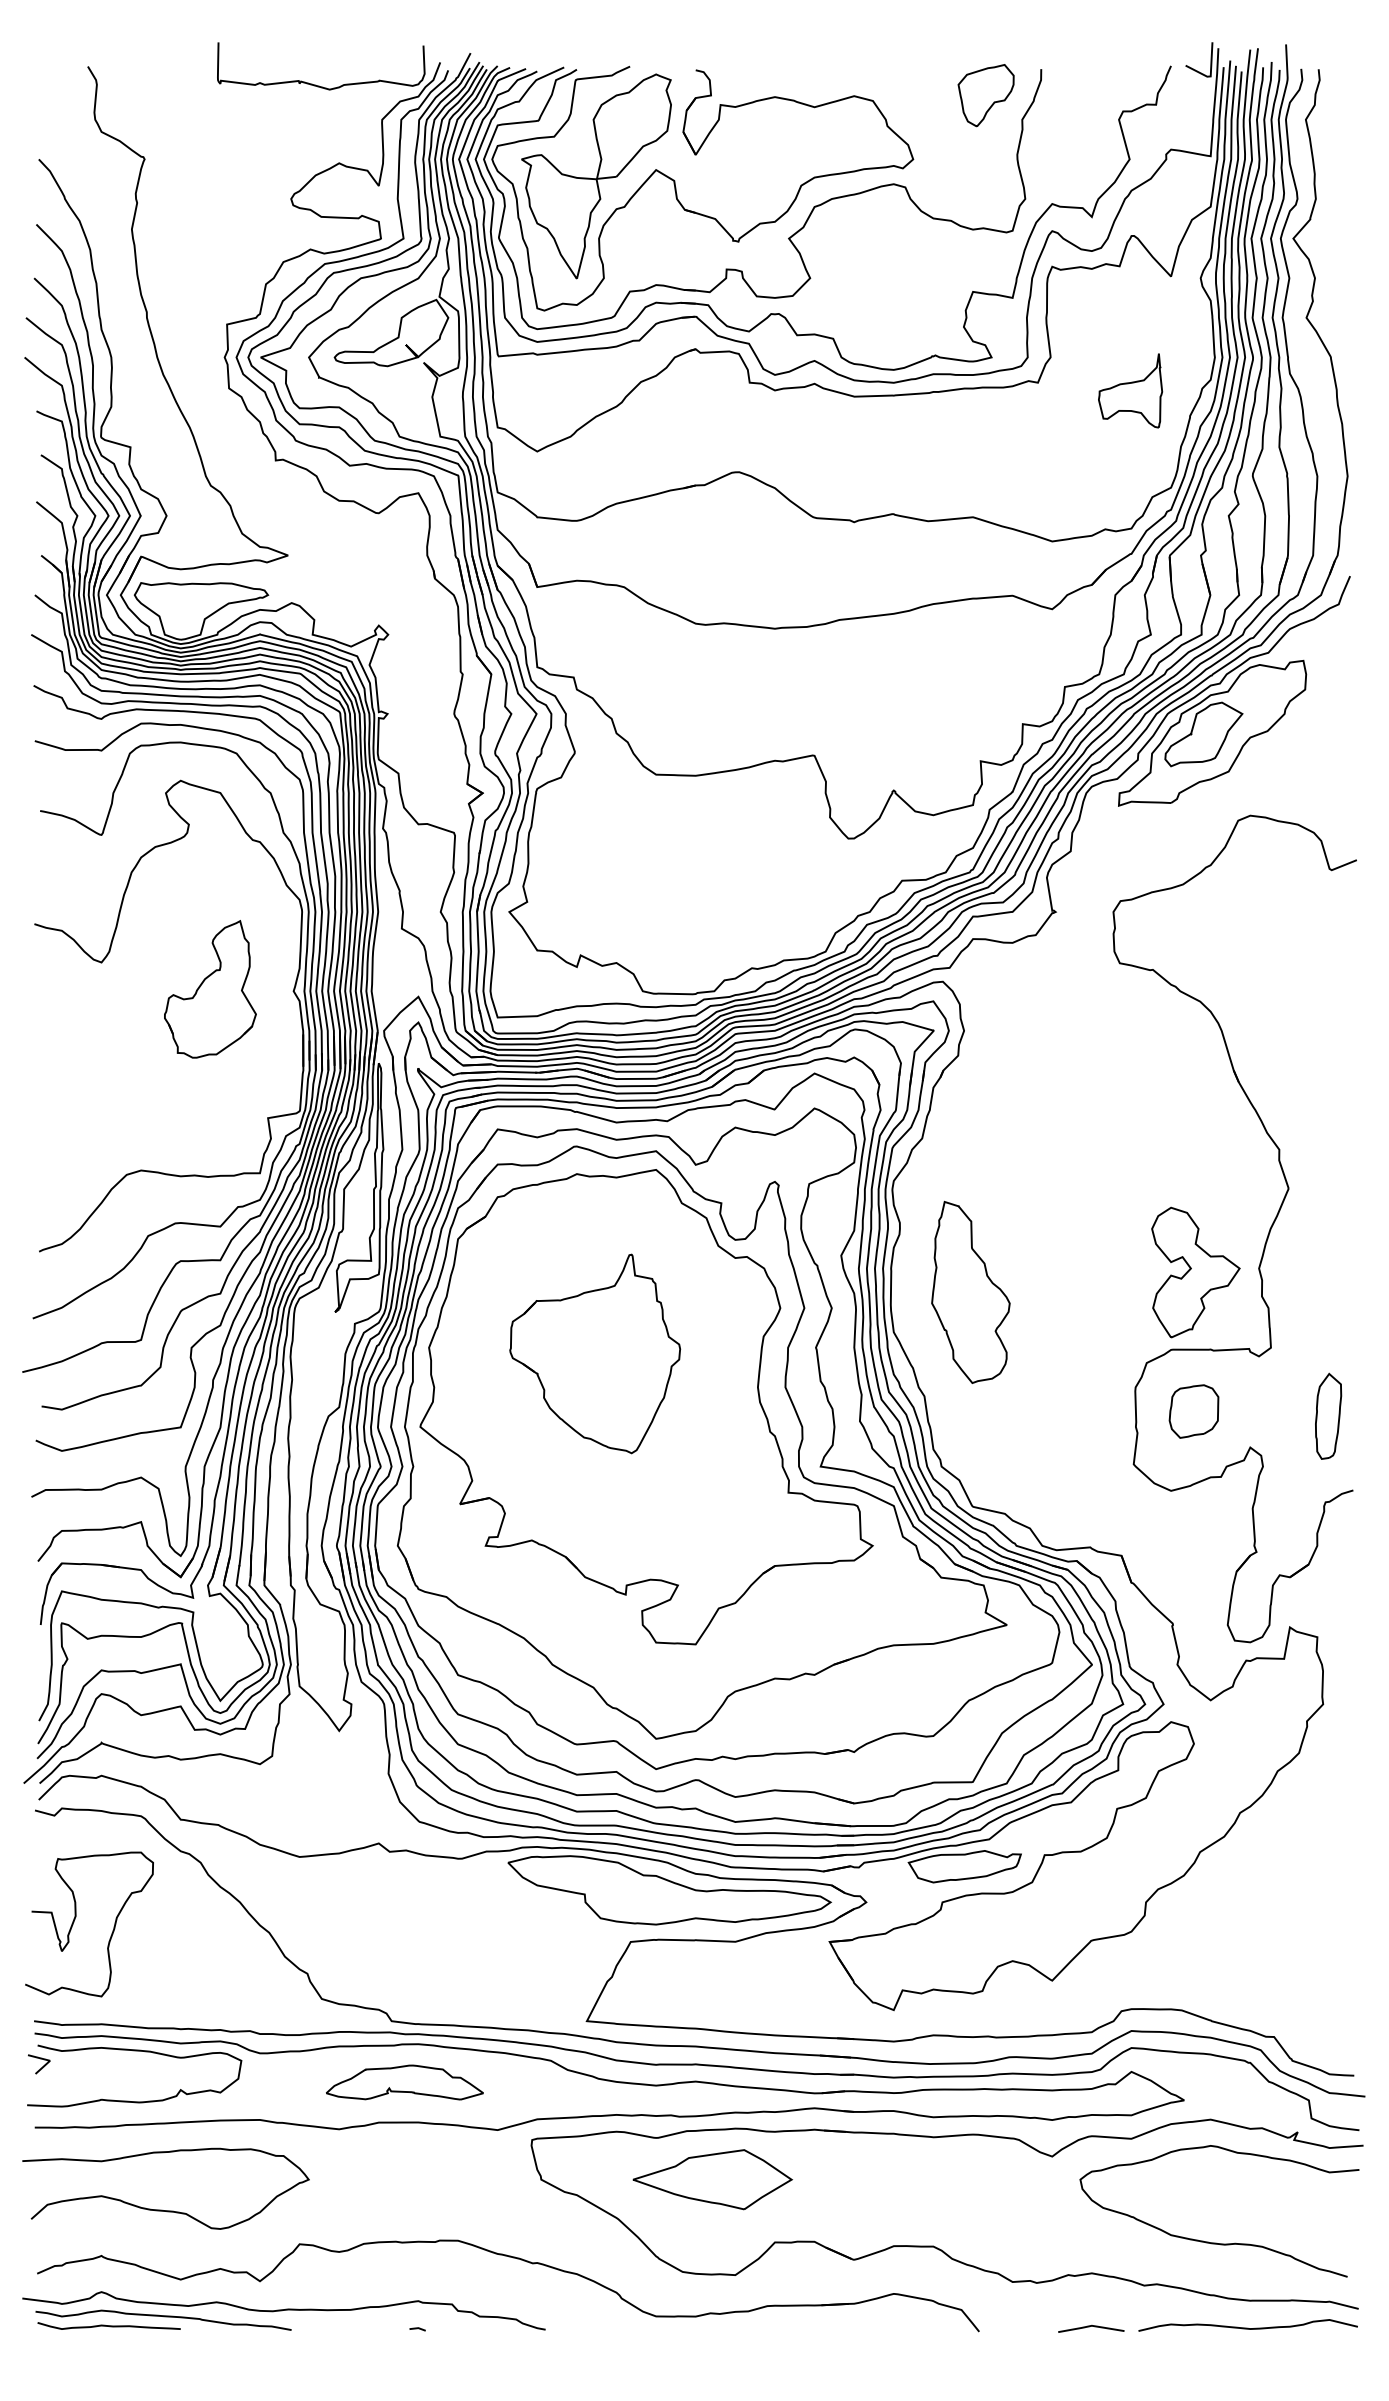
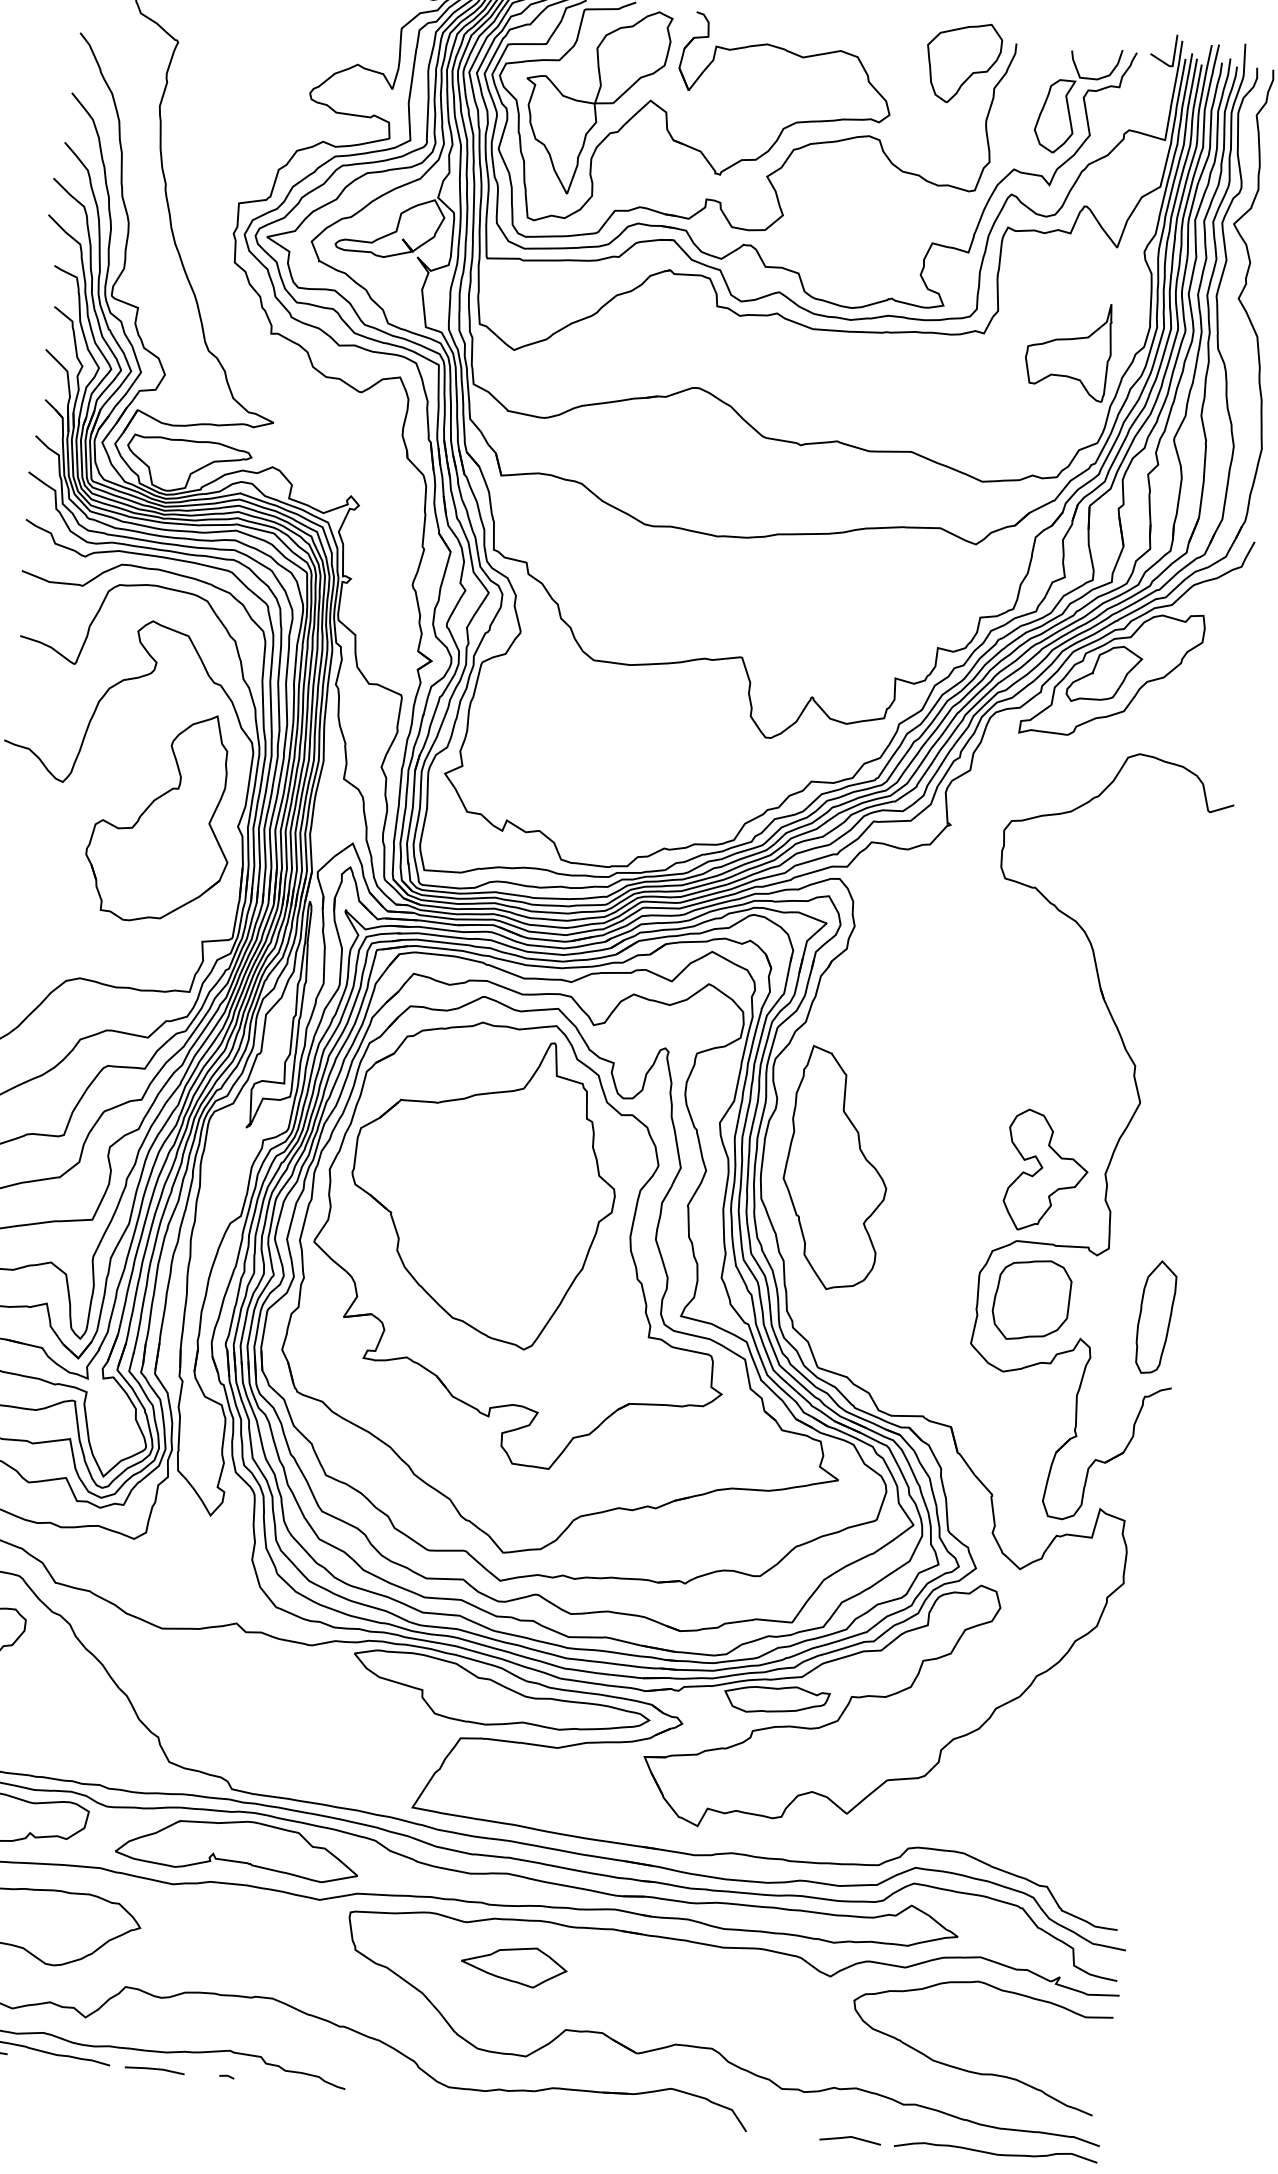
part: (985, 95) -> (962, 62), size x1.43
part: (1103, 127) -> (1068, 103), added
part: (1130, 390) -> (1068, 349), size x1.43
part: (210, 989) -> (161, 817), size x1.67
part: (970, 1292) -> (836, 1169), size x1.43
part: (594, 1353) -> (482, 1190), size x1.67
part: (1193, 1411) -> (1031, 1300), size x1.67
part: (1328, 1416) -> (1155, 1317), size x1.43
part: (404, 2082) -> (237, 1847), size x1.67
part: (712, 2179) -> (513, 1965), size x0.71
line: (339, 2329) -> (154, 2069), added

